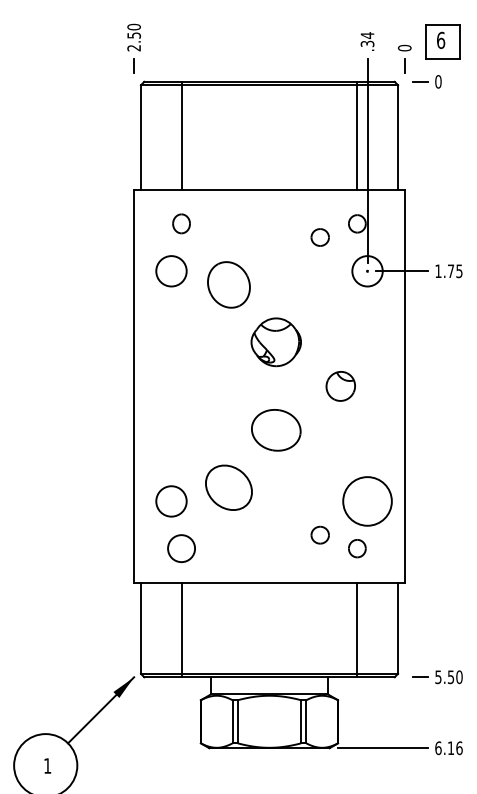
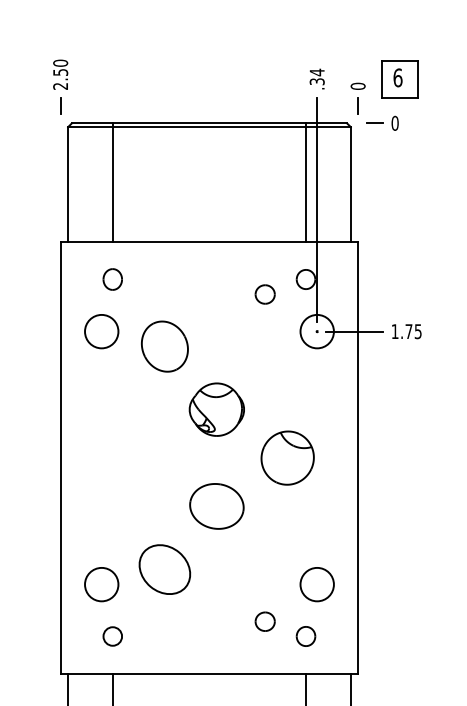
part: (340, 386) -> (287, 458), size x1.67
circle: (367, 501) -> (317, 584), size x0.62
circle: (181, 548) -> (112, 636), size x0.62

